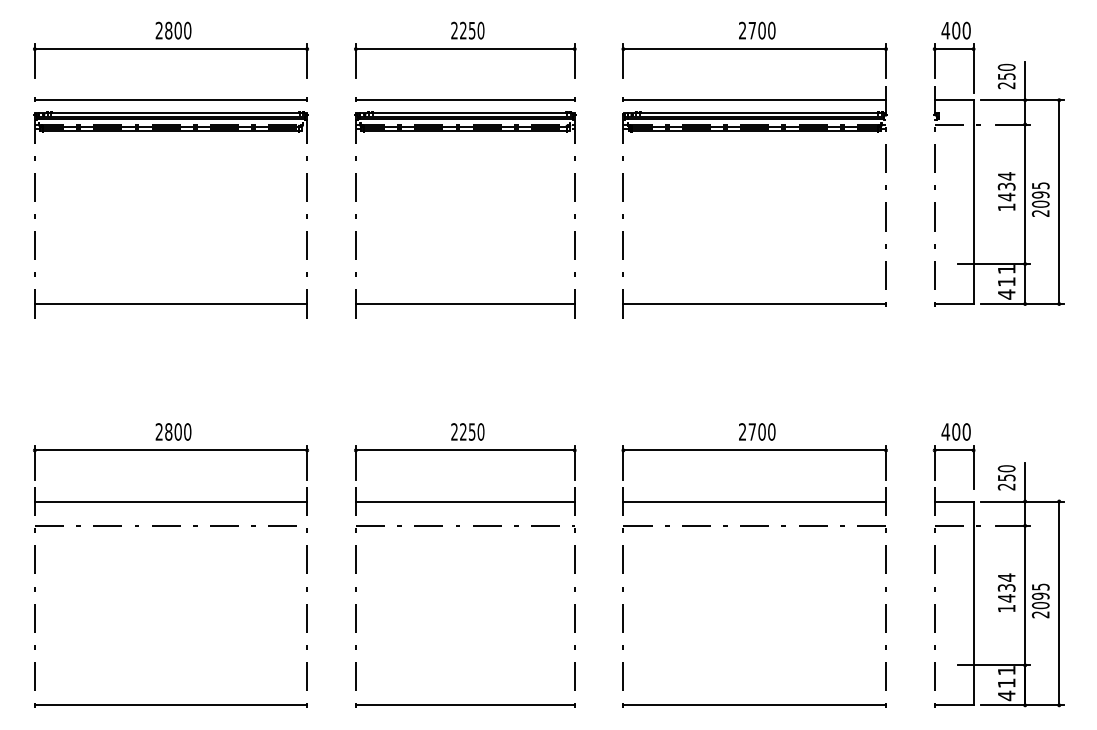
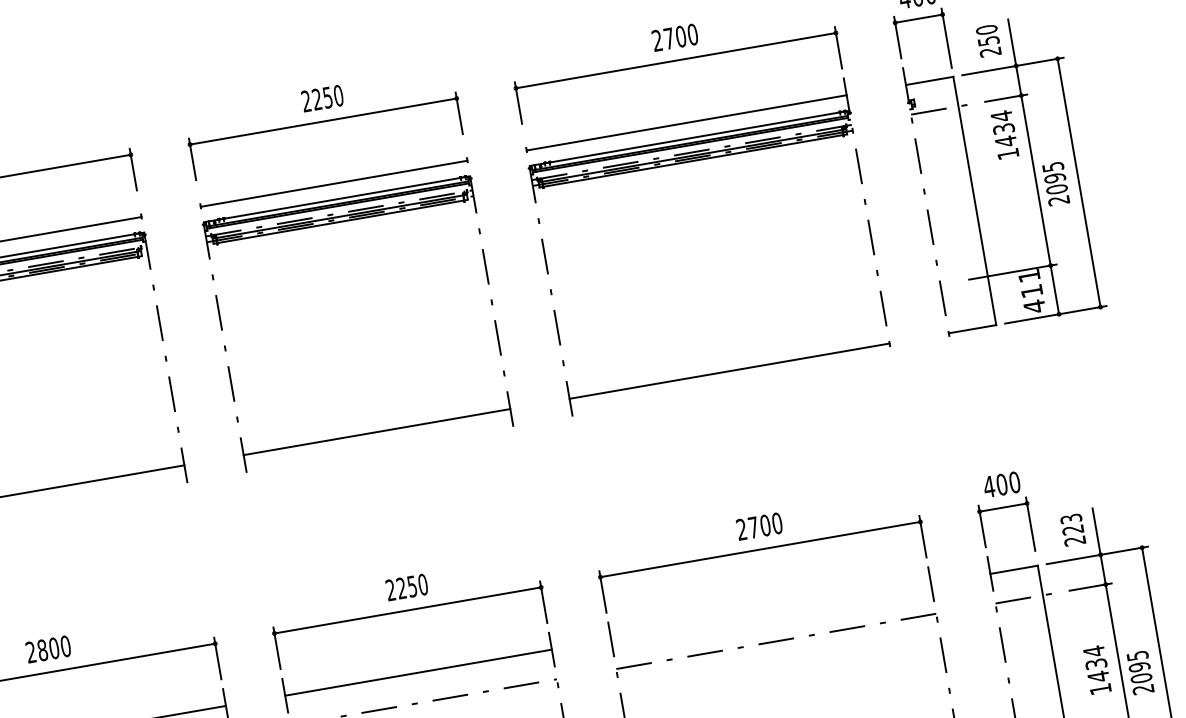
text: (1006, 191) -> (1004, 134), moved
text: (1006, 473) -> (1071, 524), 250 -> 223
line: (754, 501) -> (770, 611), removed

